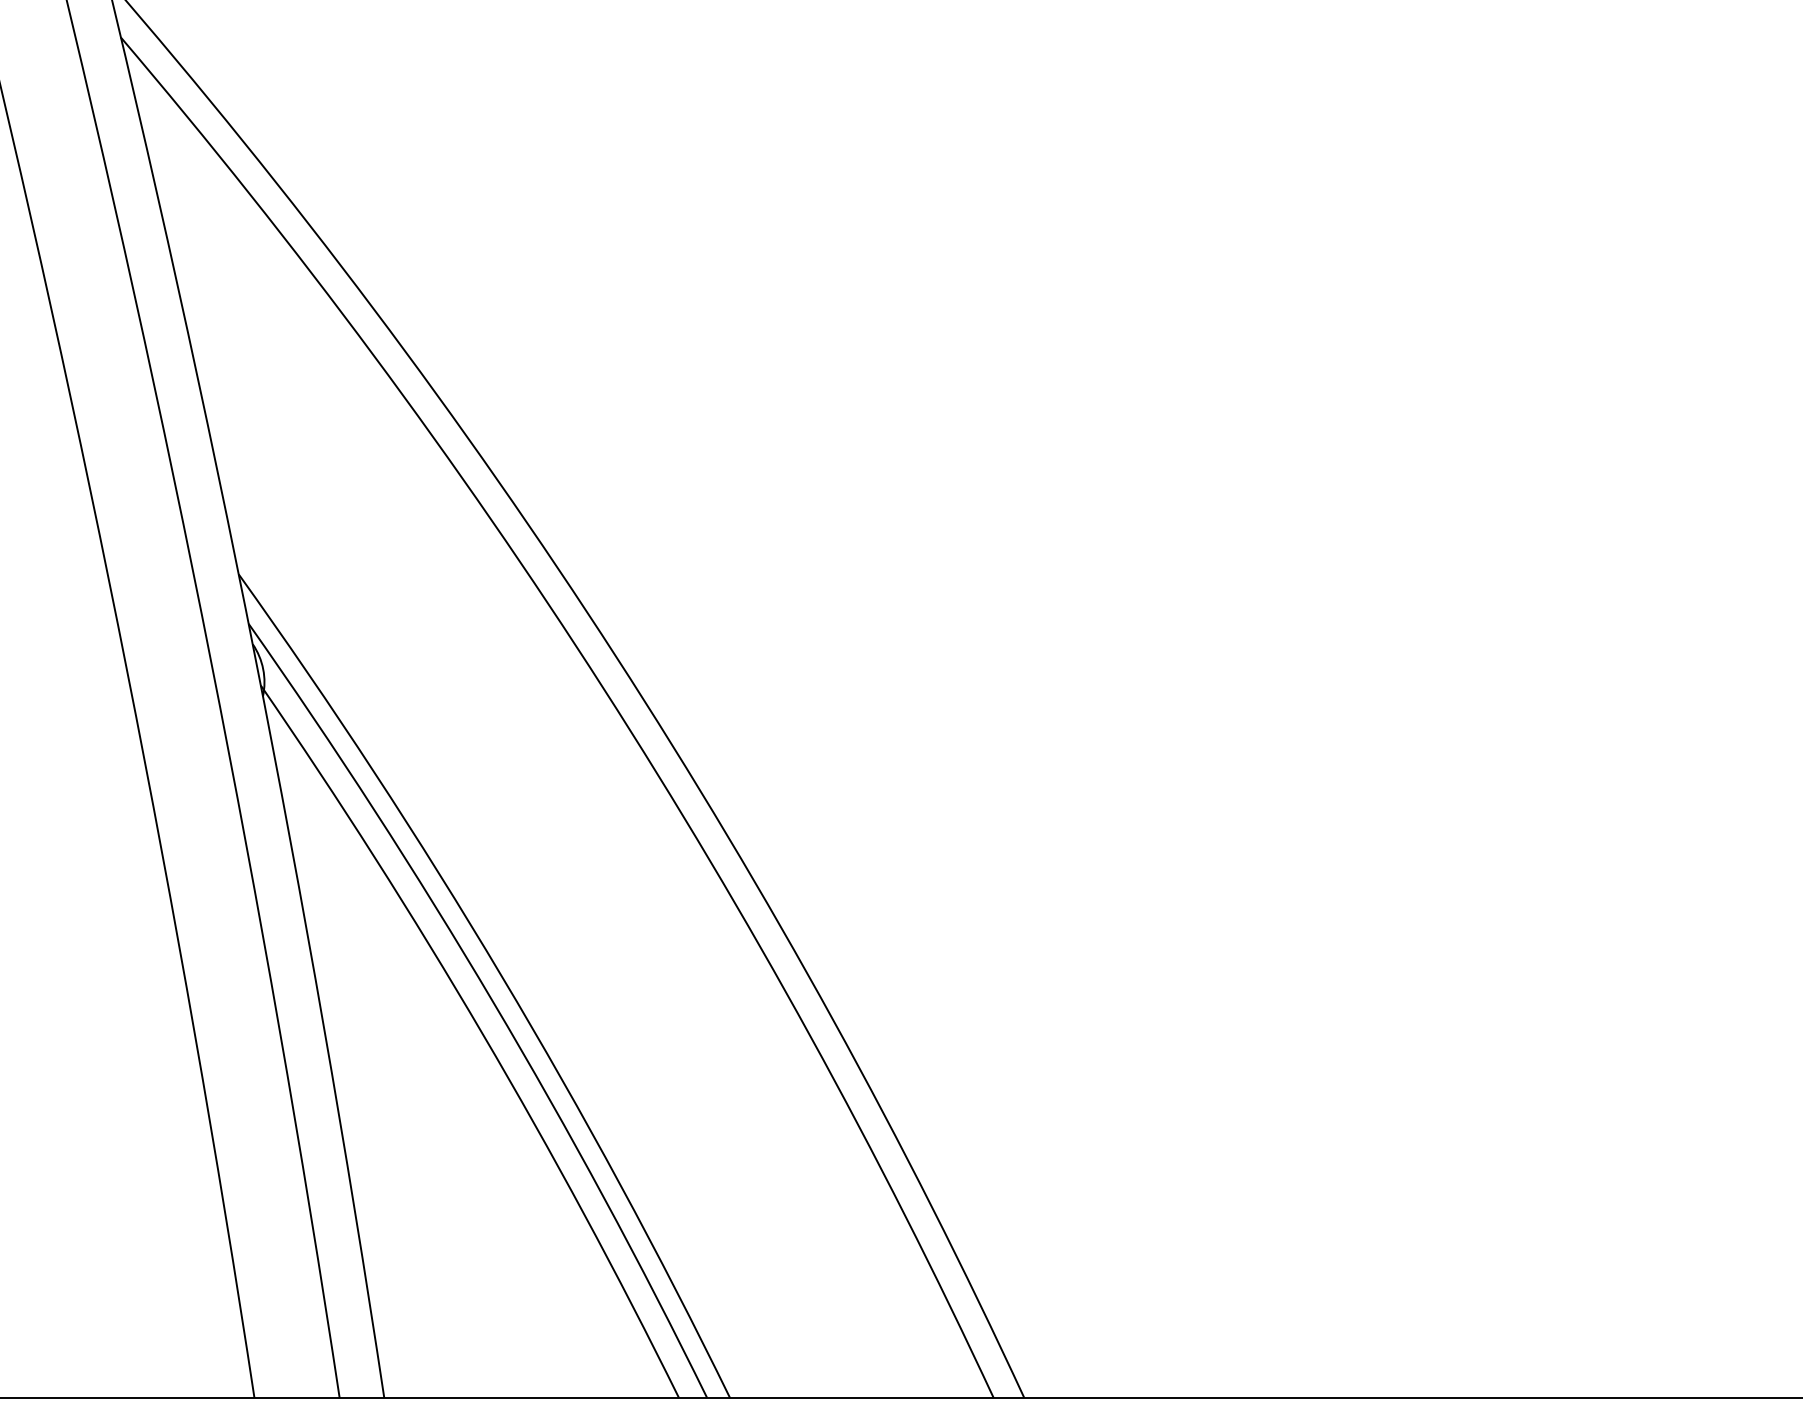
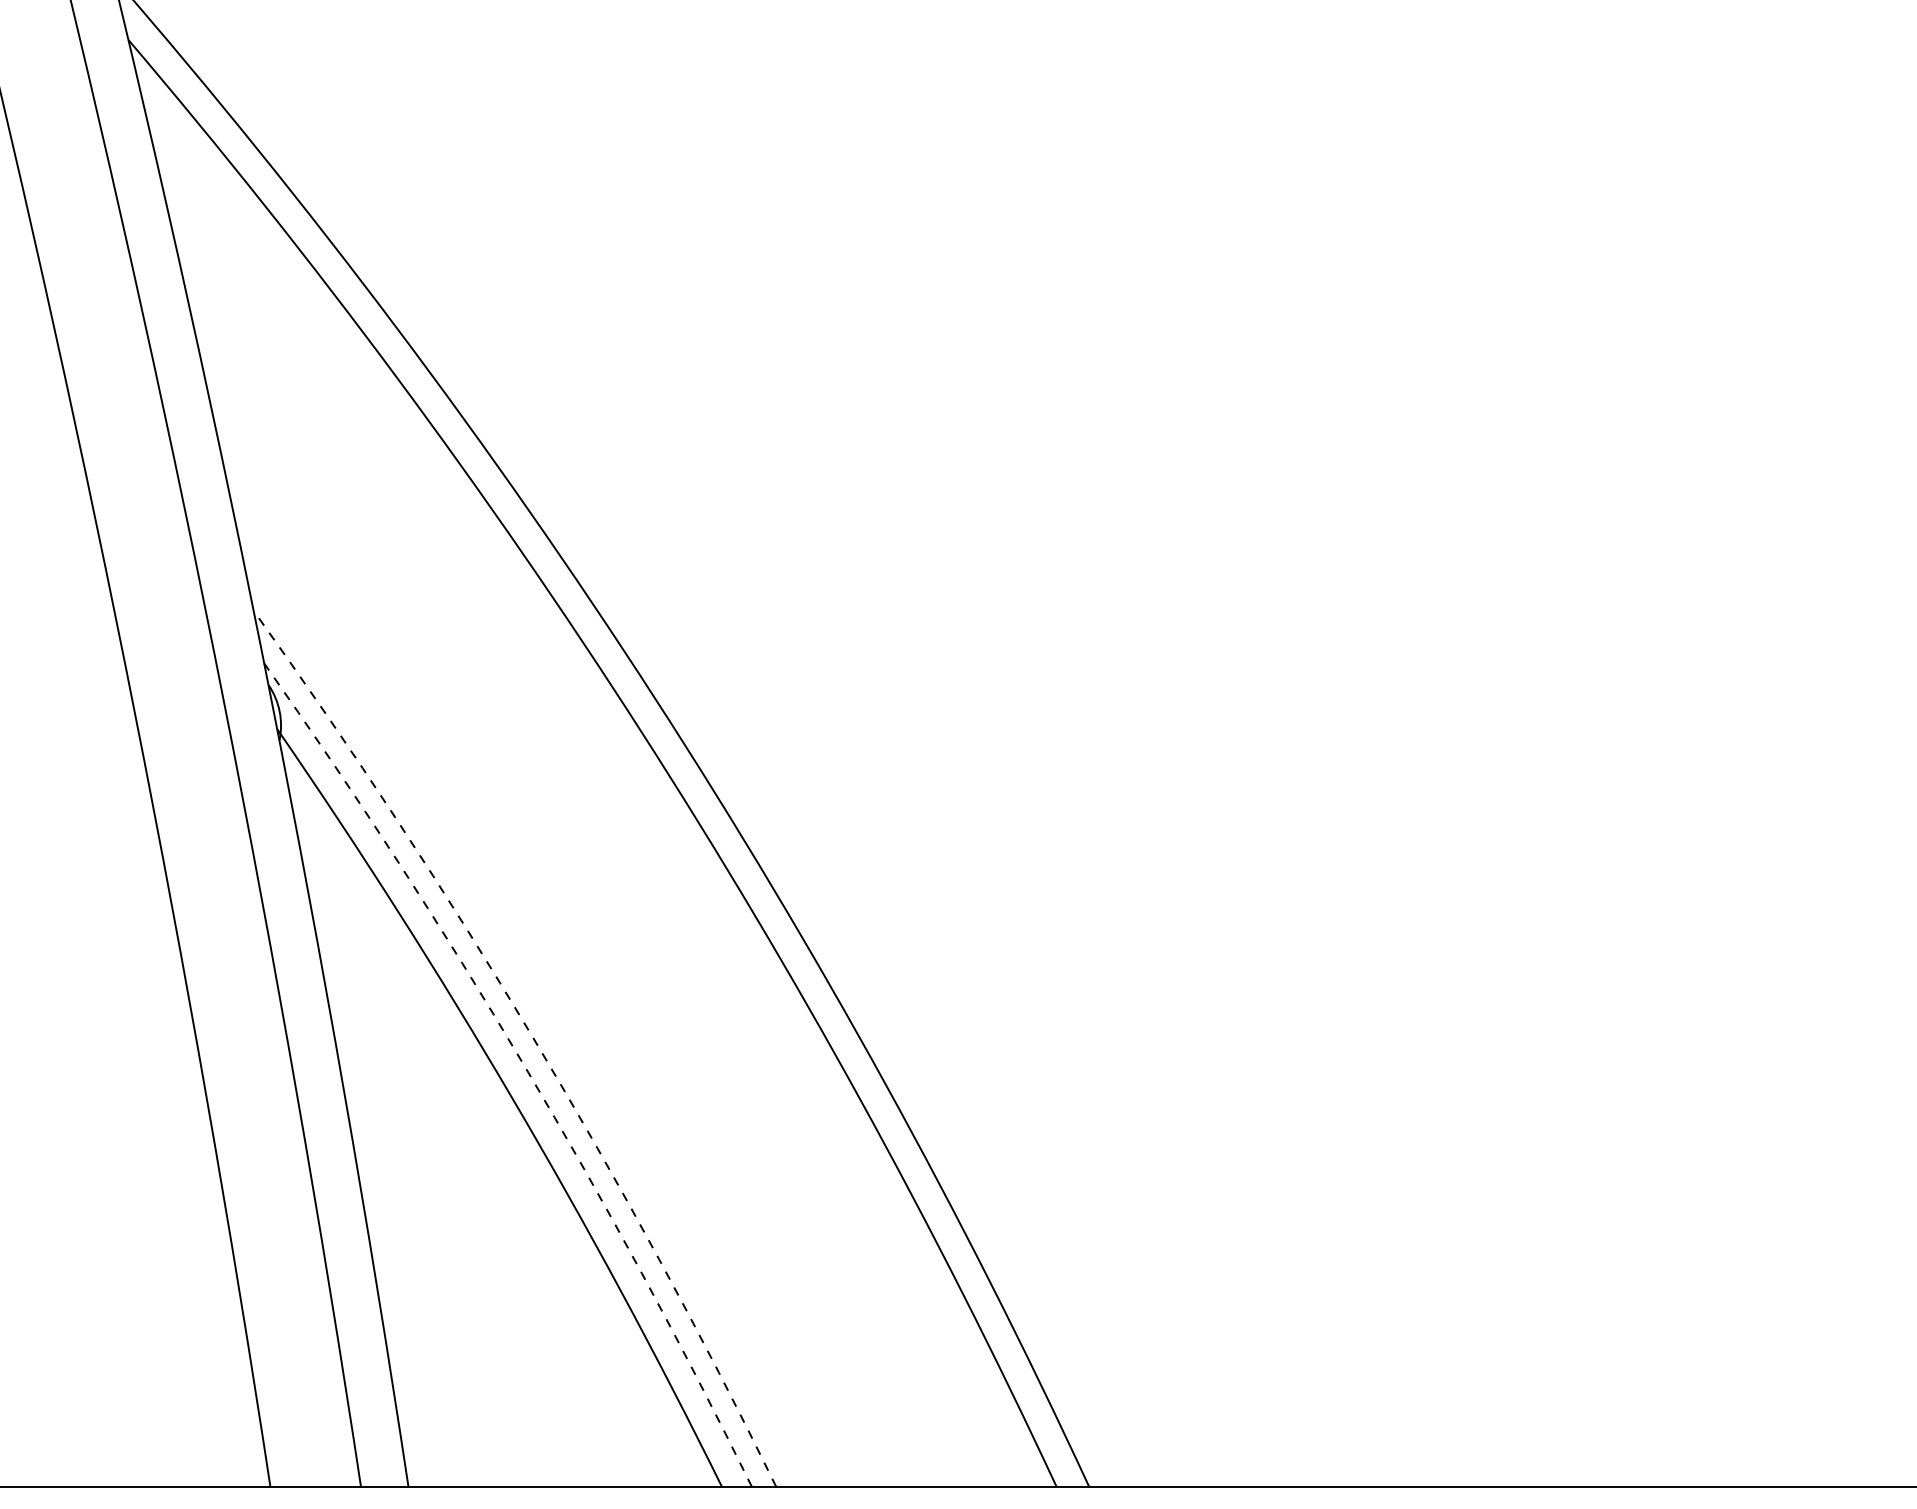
arc: (501, 975) -> (533, 1037), solid -> dashed
arc: (493, 1001) -> (524, 1065), solid -> dashed

